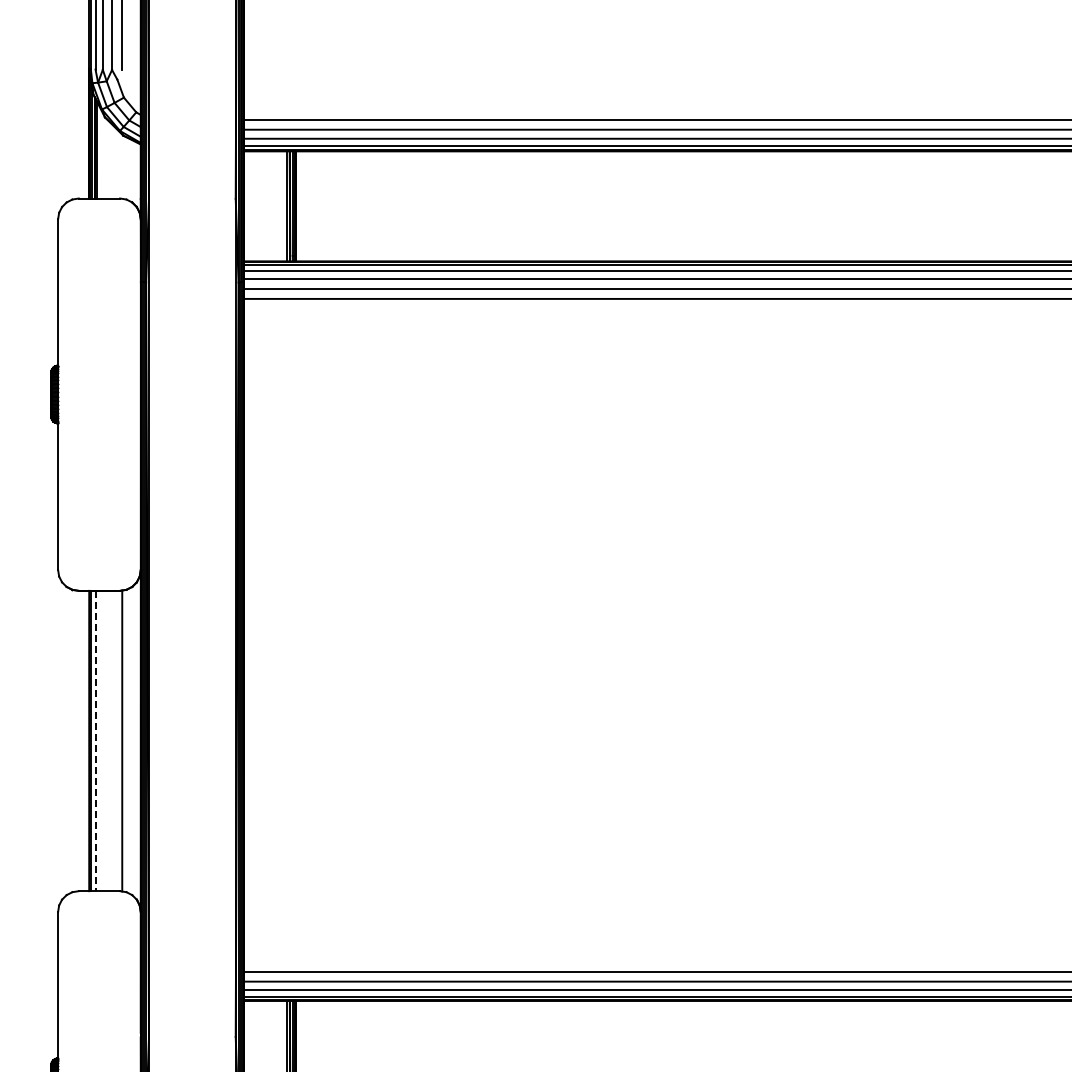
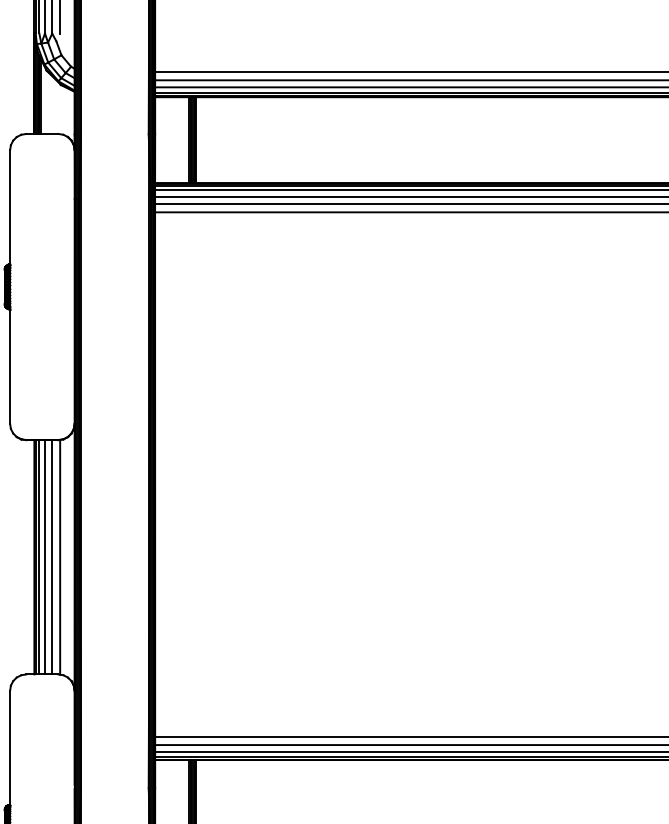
line: (102, 740) -> (44, 556), added
line: (112, 740) -> (52, 556), added
line: (95, 741) -> (39, 557), dashed -> solid

